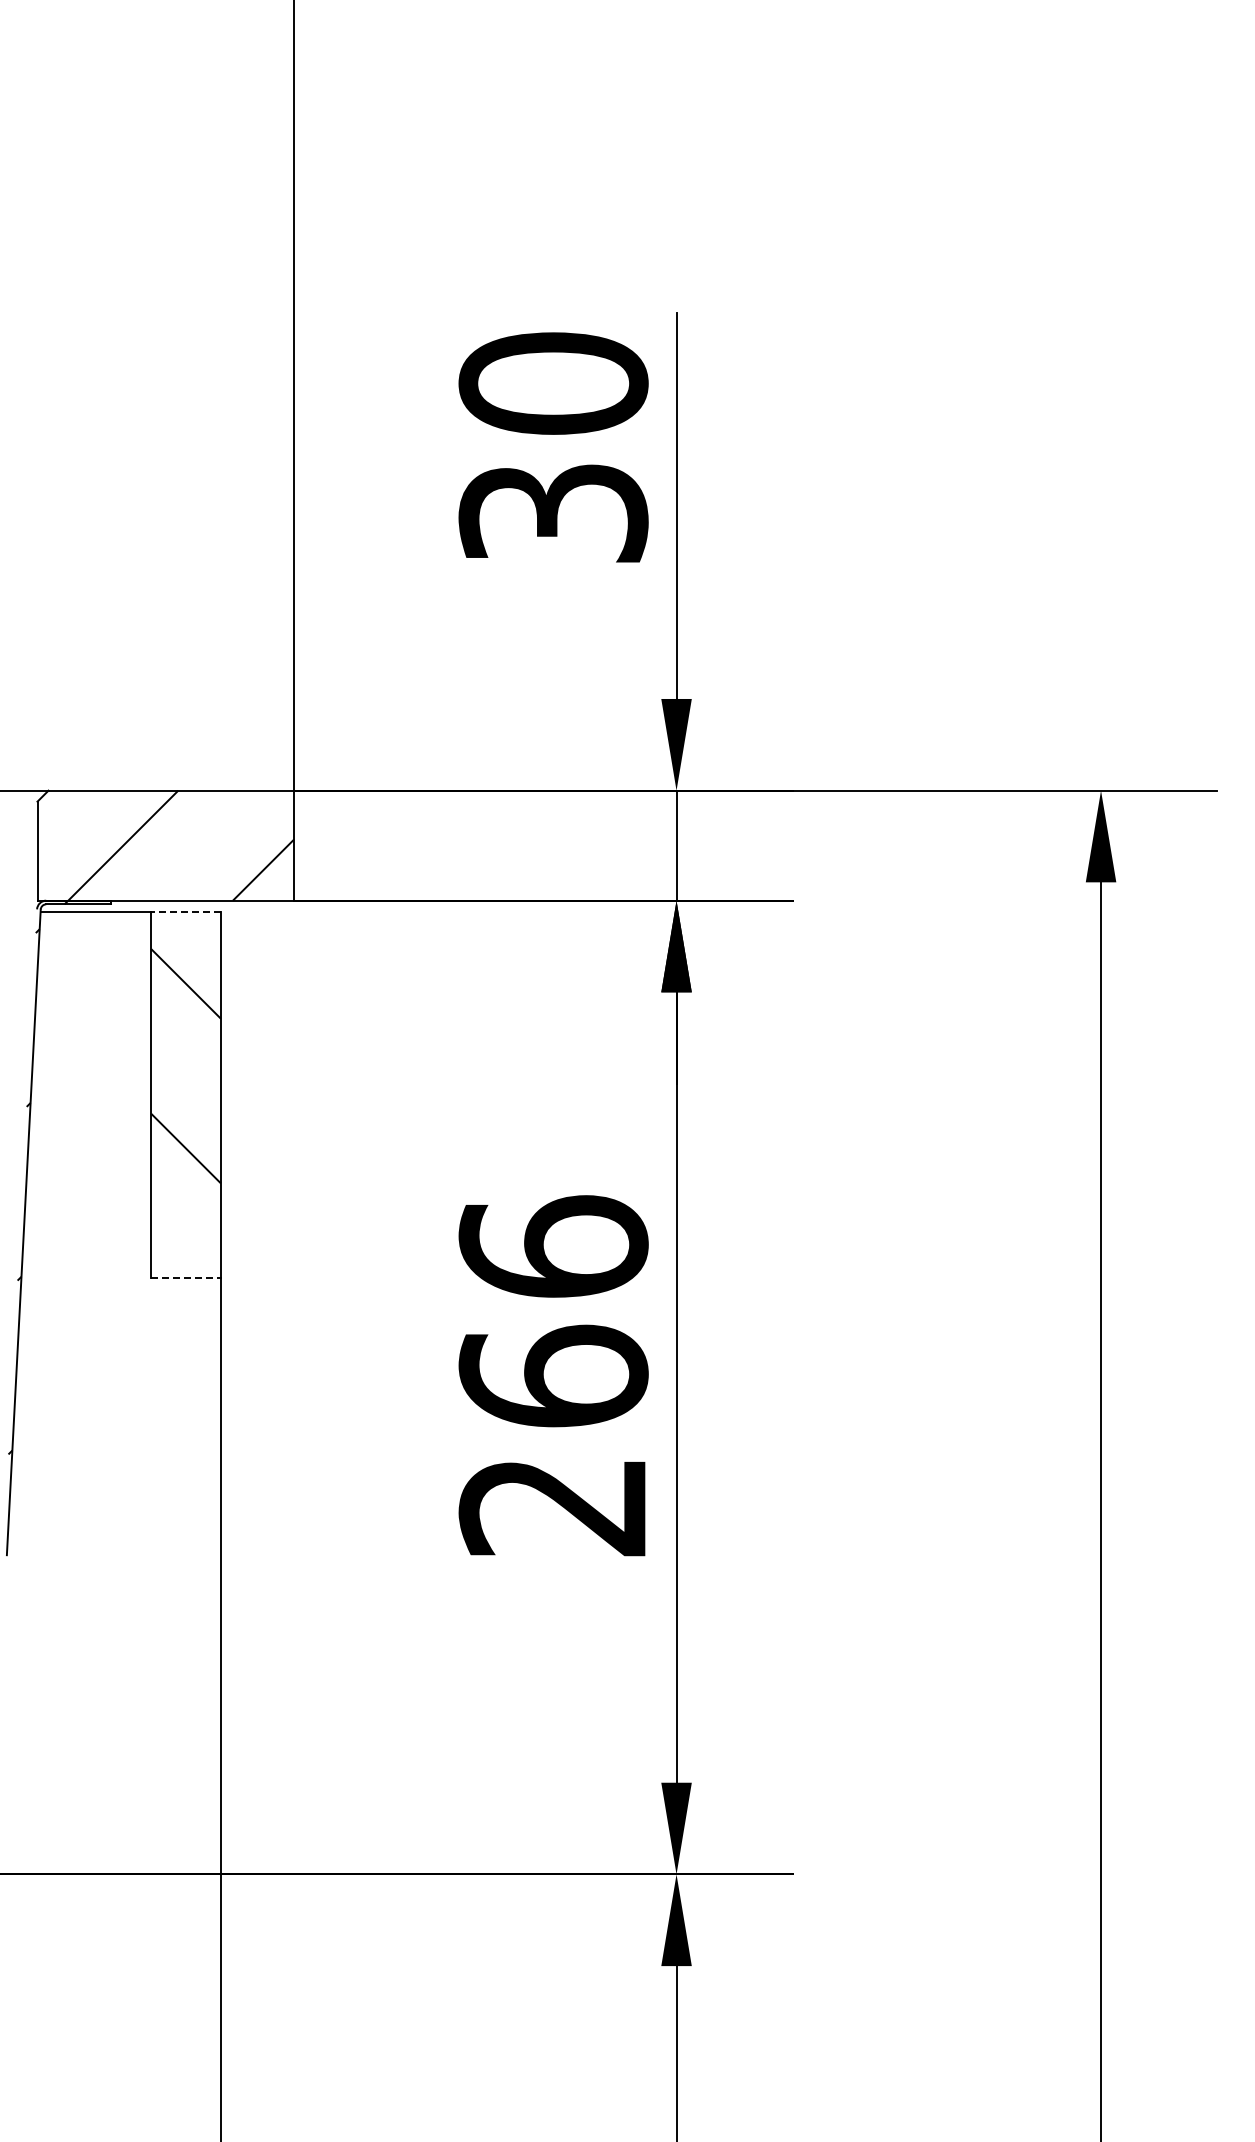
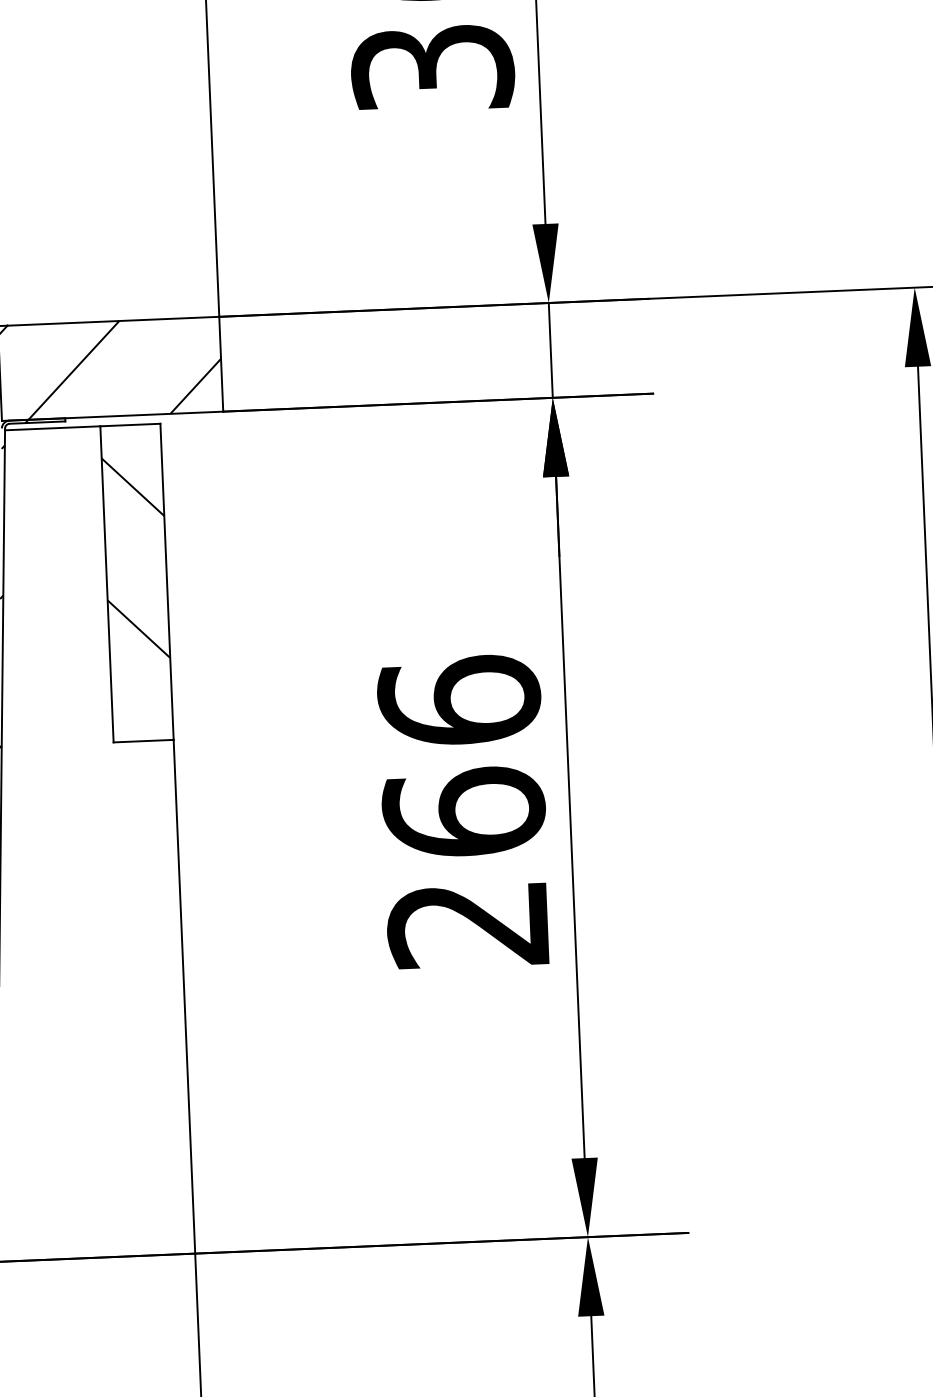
line: (186, 911) -> (130, 424), dashed -> solid
line: (186, 1278) -> (144, 741), dashed -> solid

